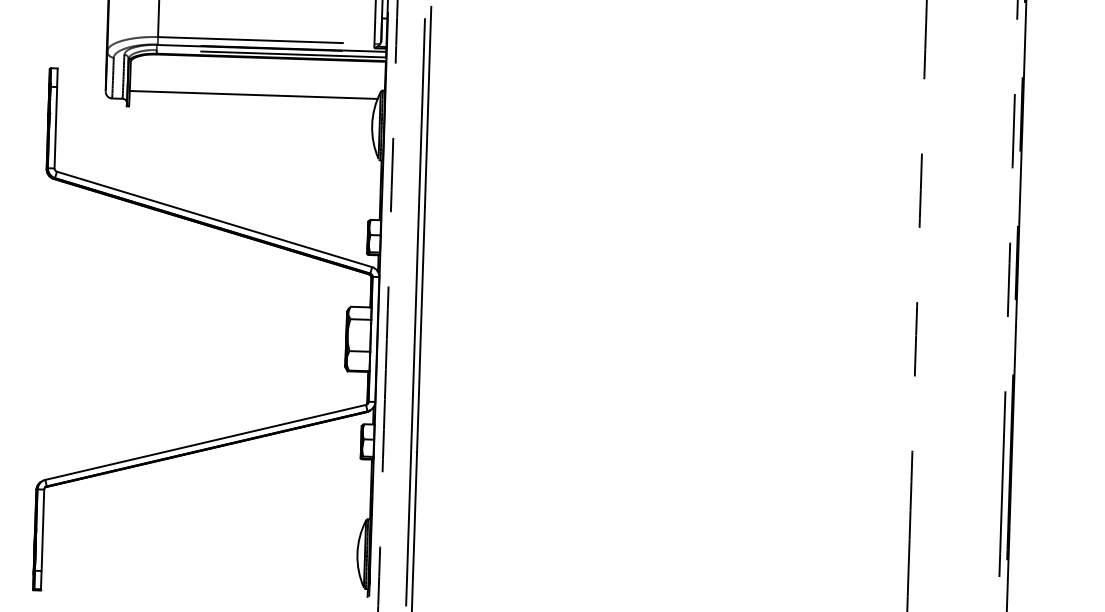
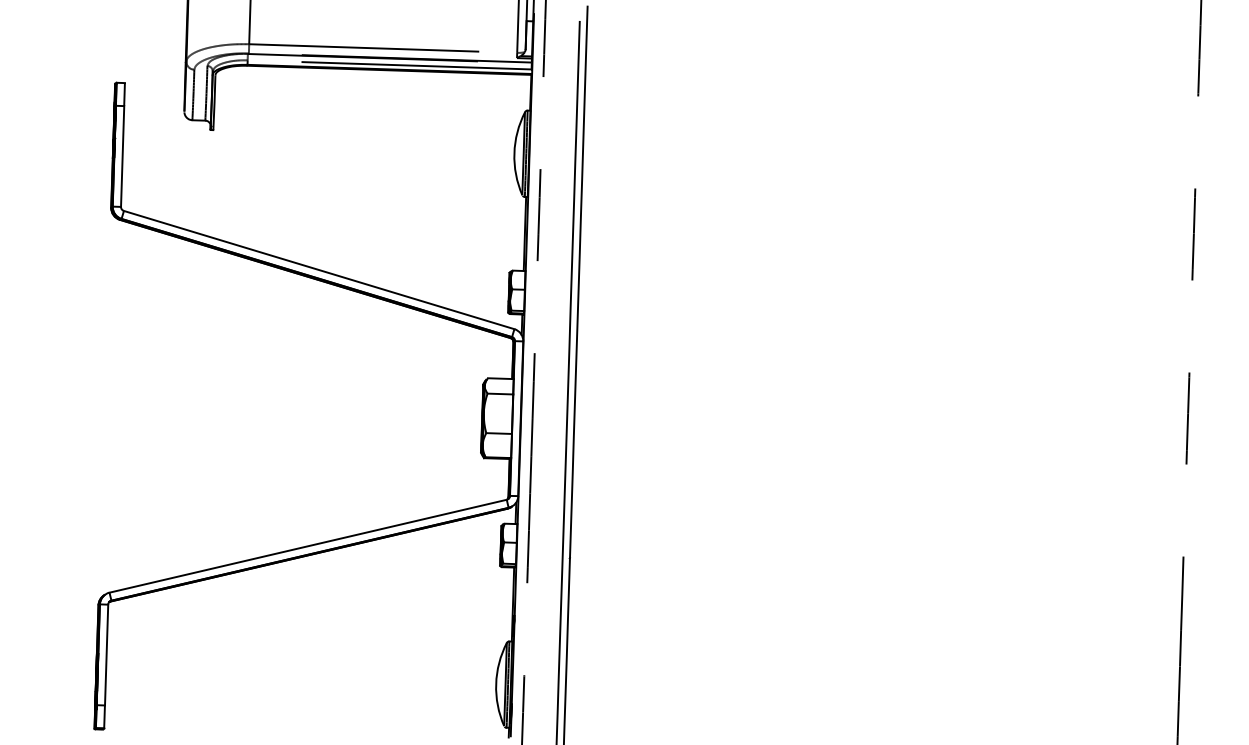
line: (253, 94) -> (367, 115), removed

